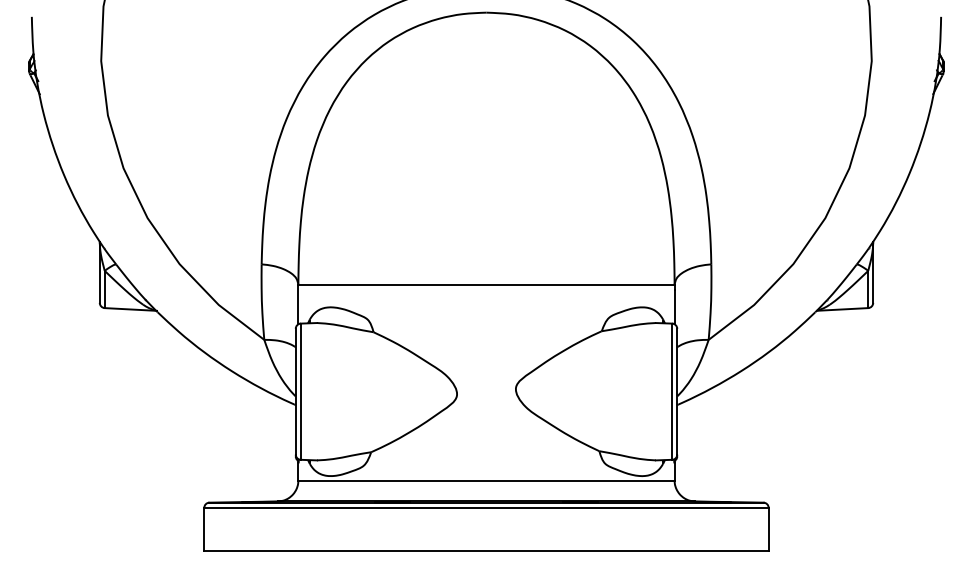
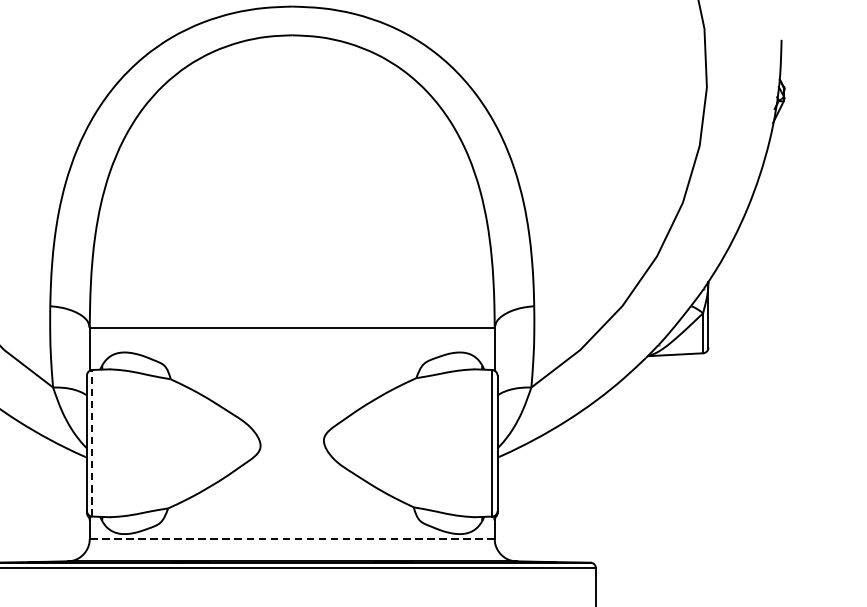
line: (300, 391) -> (92, 443), solid -> dashed
line: (485, 480) -> (291, 538), solid -> dashed

